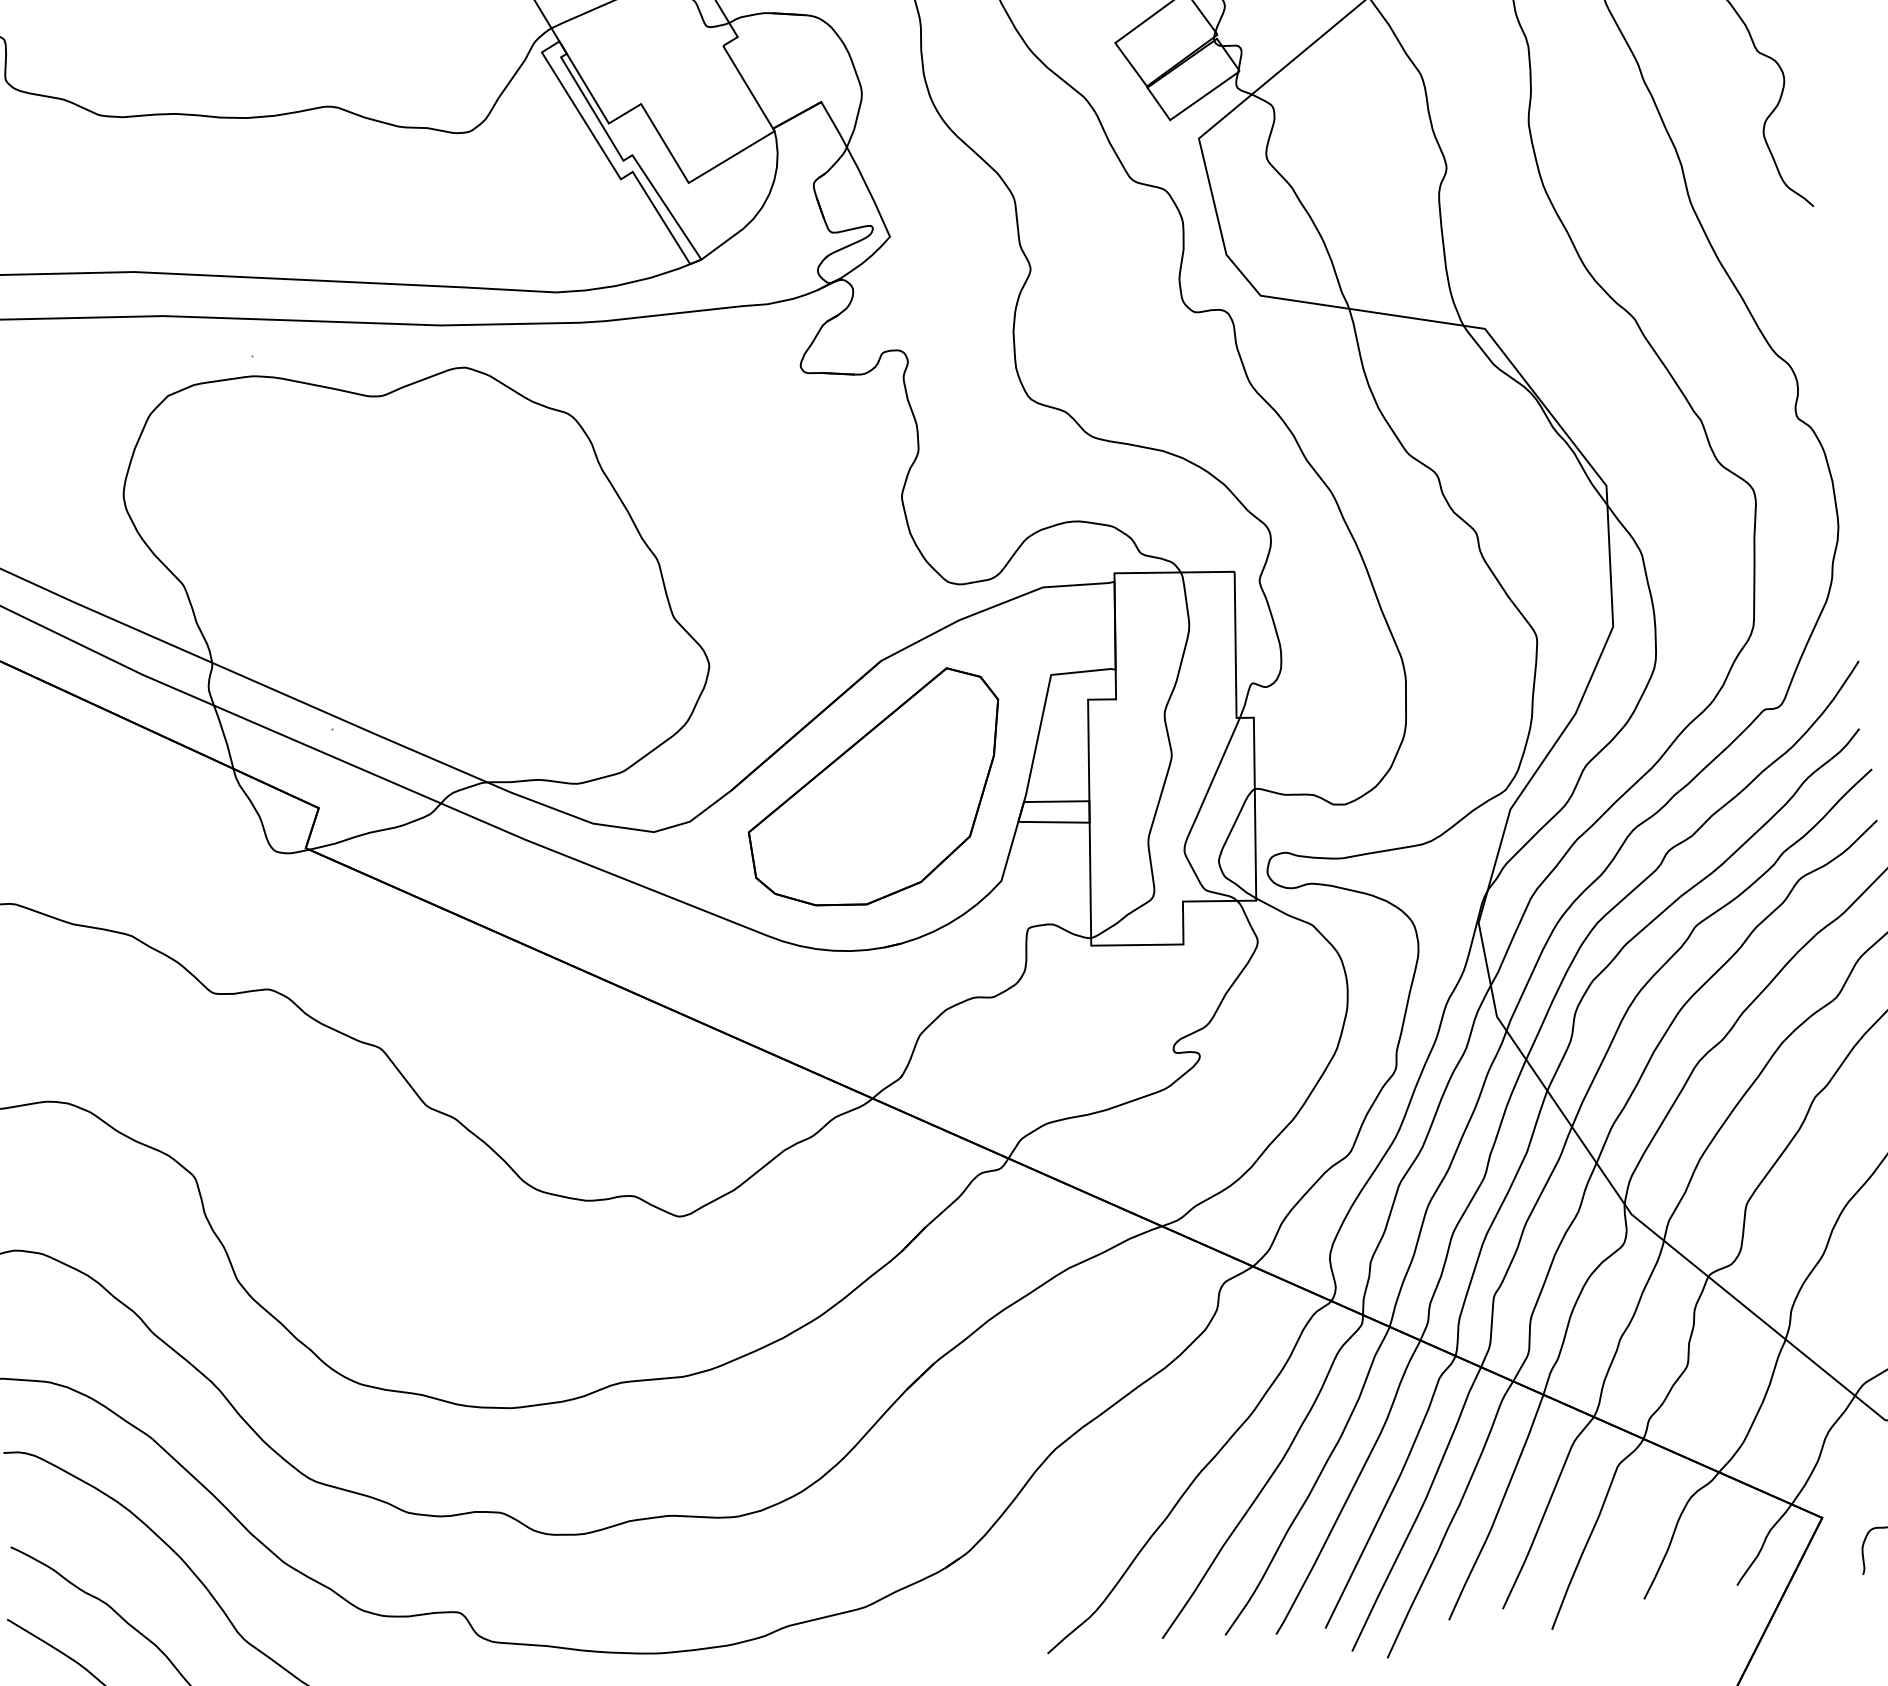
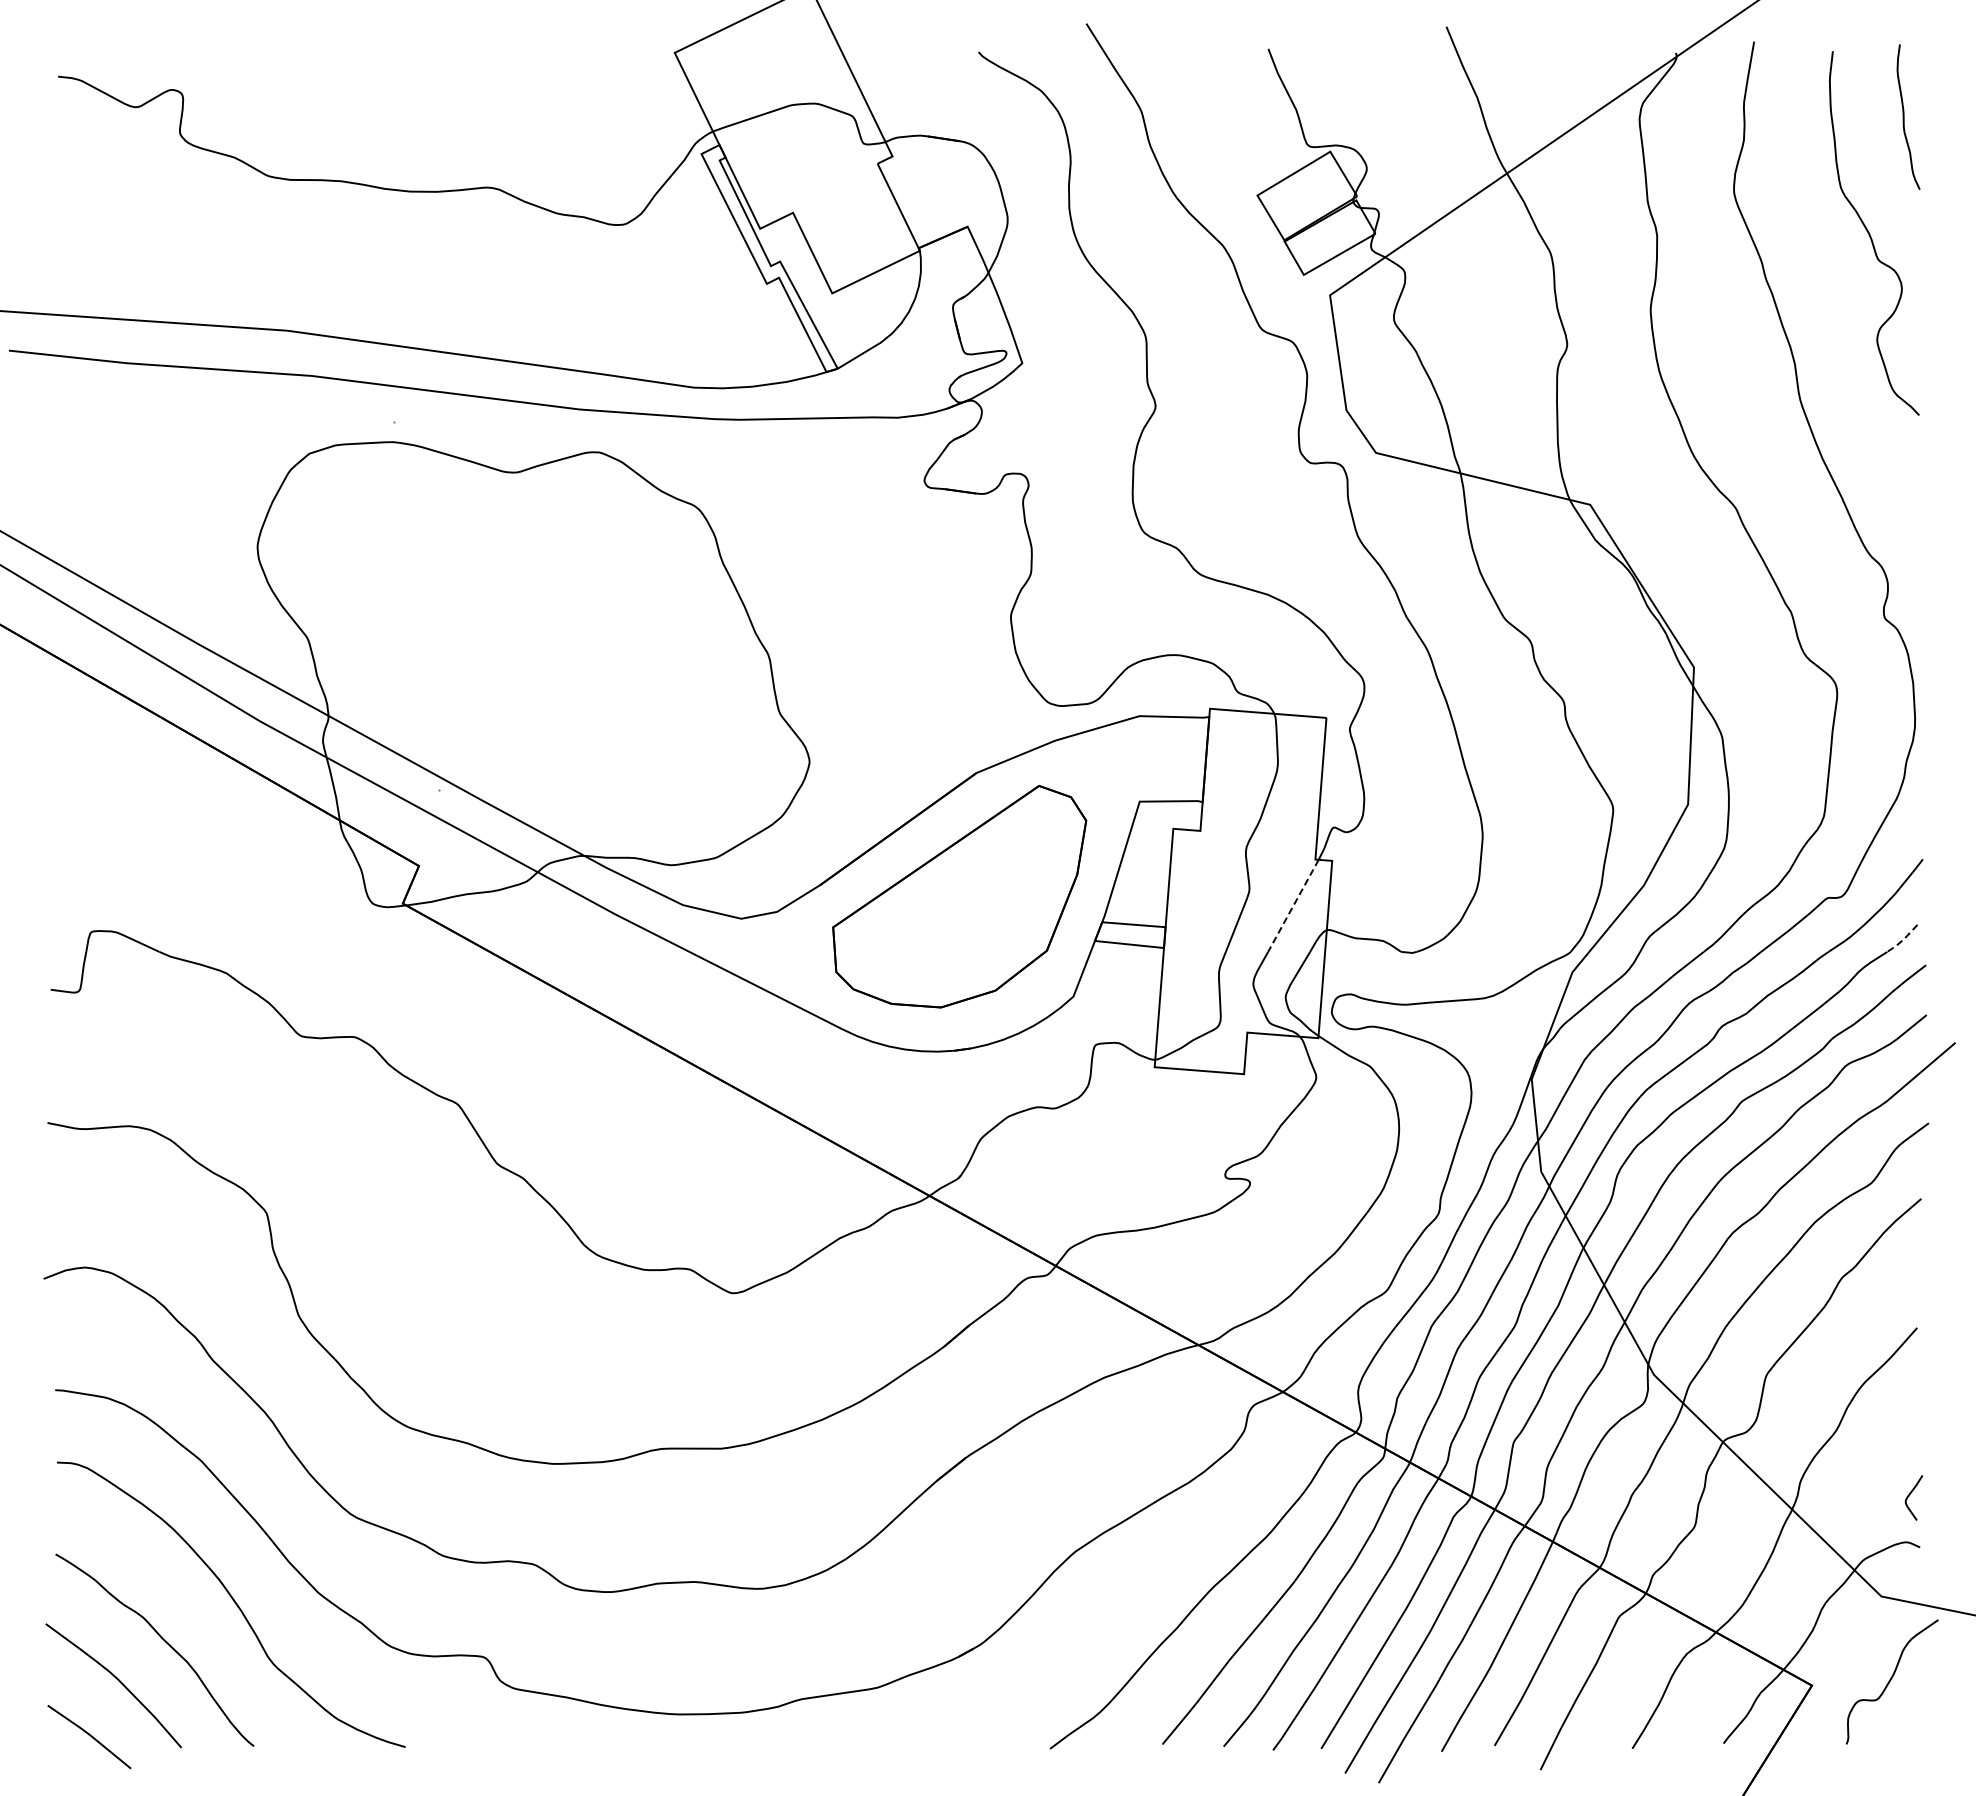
line: (1846, 745) -> (1903, 939), solid -> dashed
line: (1218, 767) -> (1293, 905), solid -> dashed

